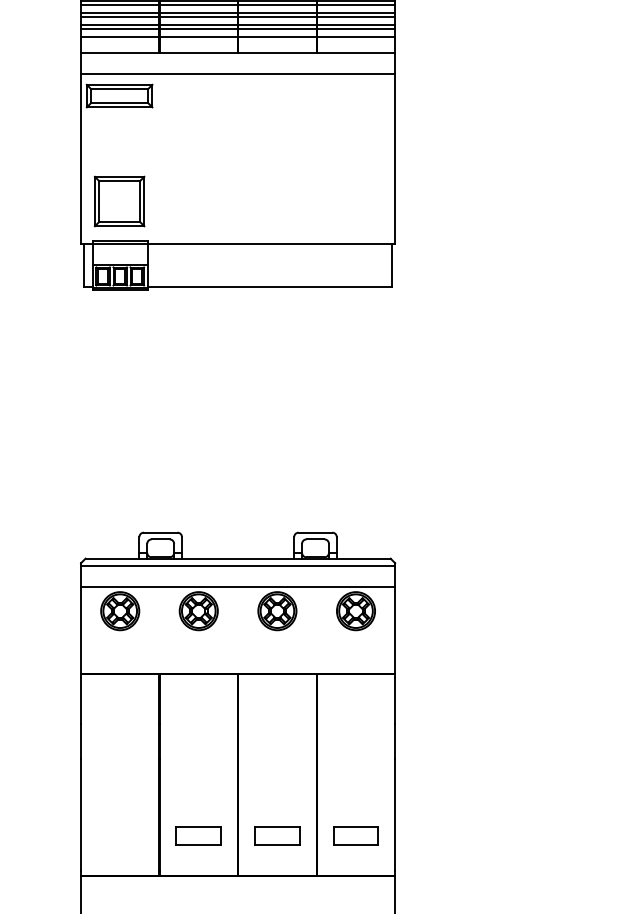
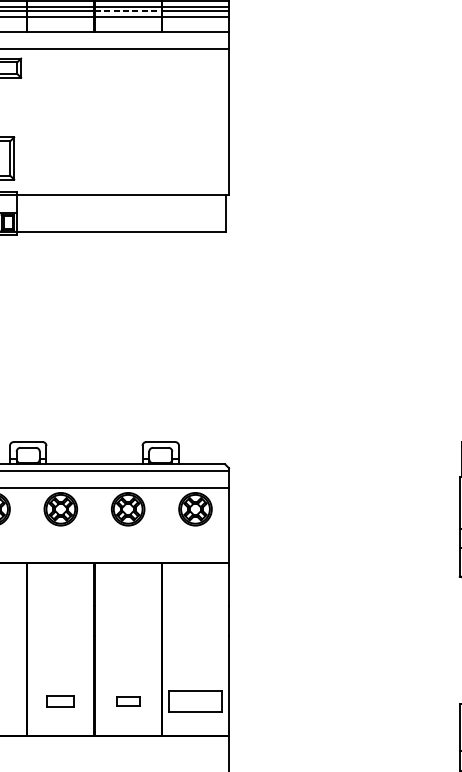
line: (277, 29) -> (128, 11), solid -> dashed
part: (198, 835) -> (60, 701), size x0.7
part: (277, 835) -> (128, 701), size x0.6
part: (355, 835) -> (195, 701), size x1.4

